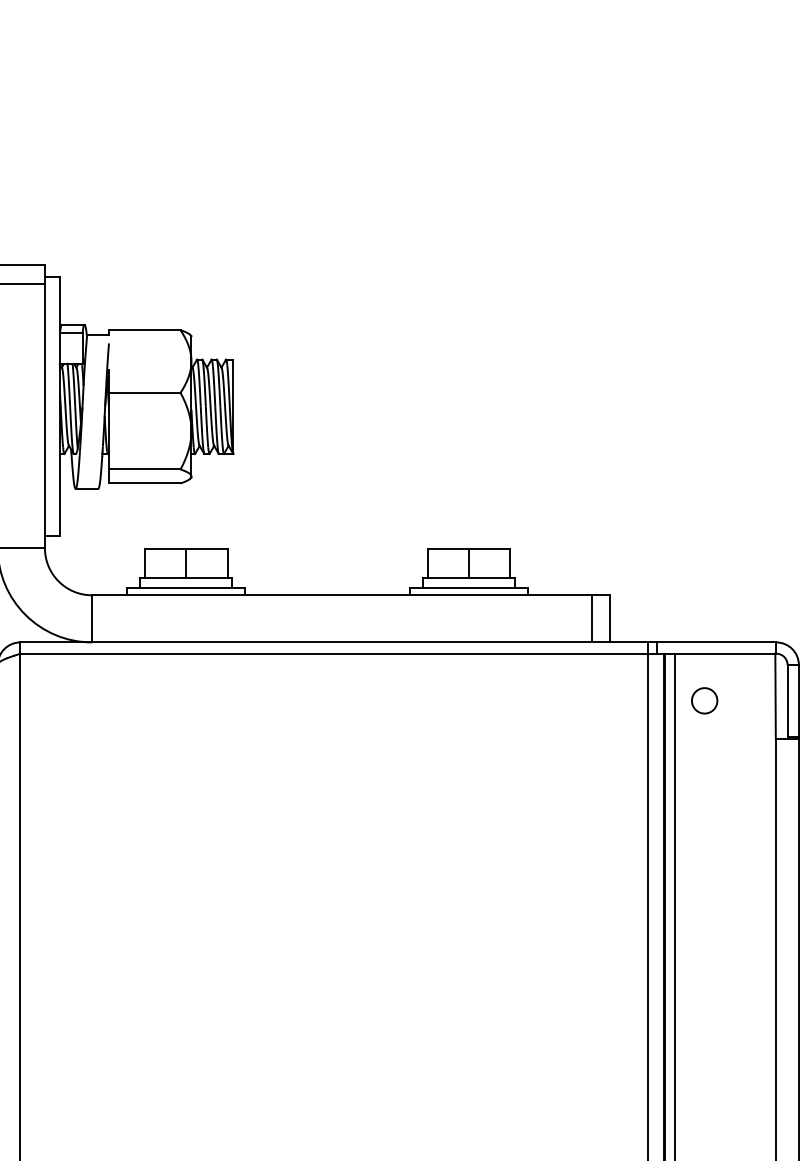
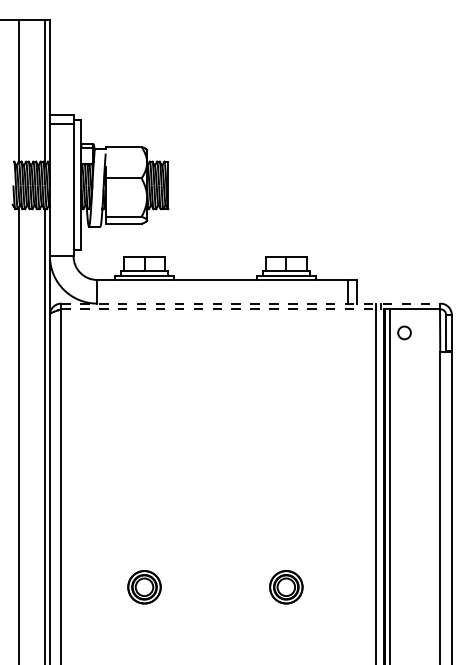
line: (397, 642) -> (250, 303), solid -> dashed
line: (347, 654) -> (225, 309), solid -> dashed

